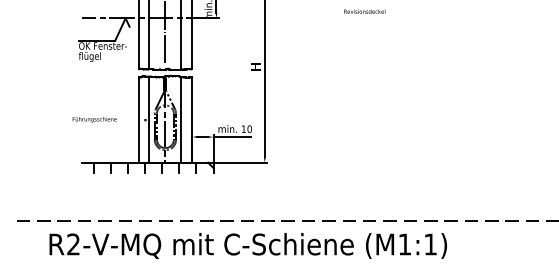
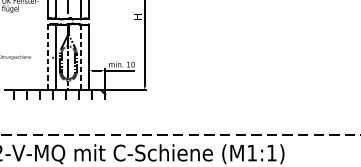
line: (138, 120) -> (47, 57), solid -> dashed
line: (181, 120) -> (80, 57), solid -> dashed

